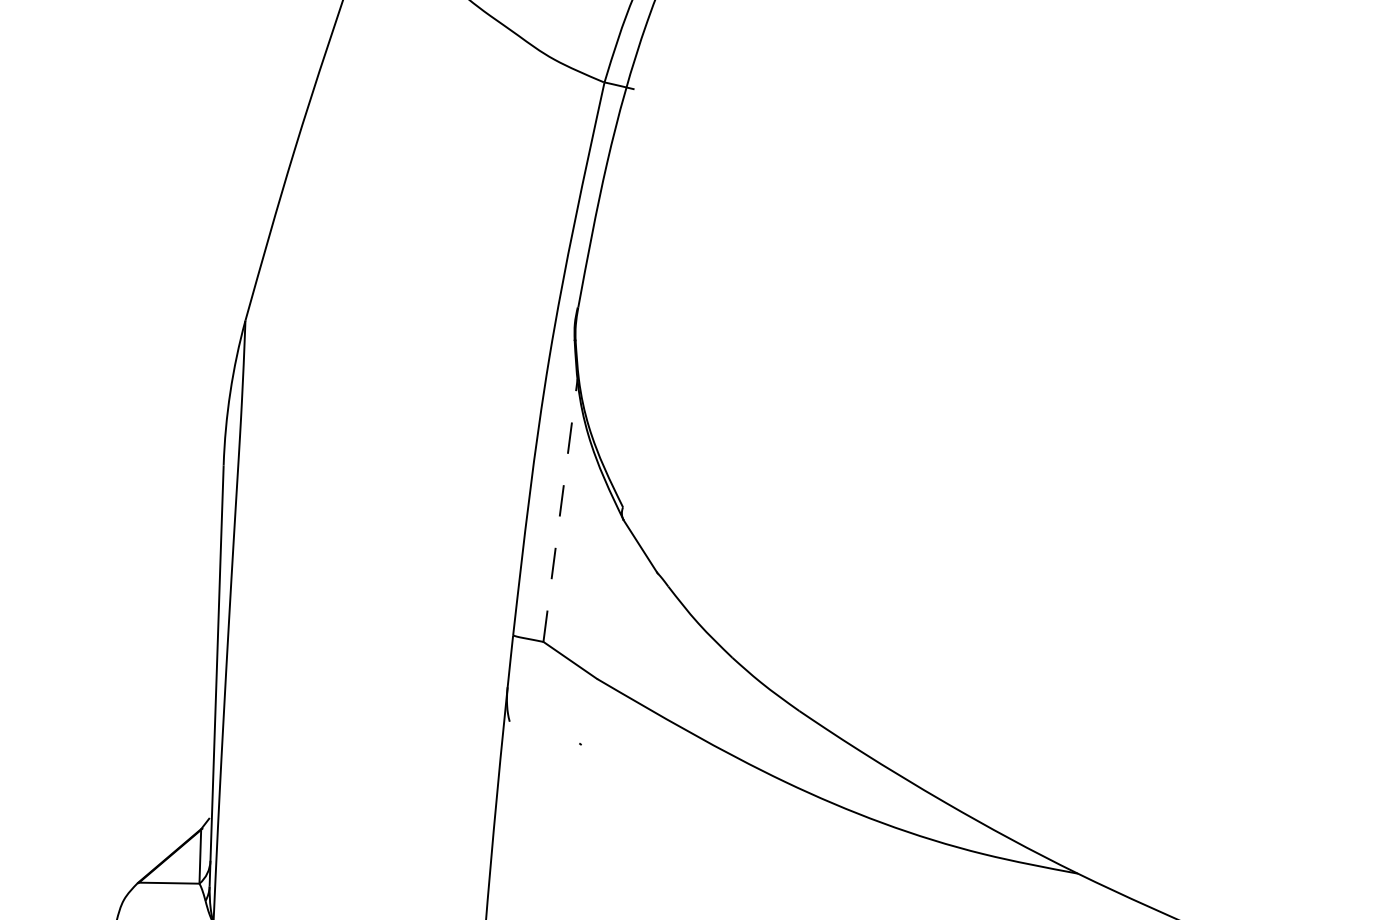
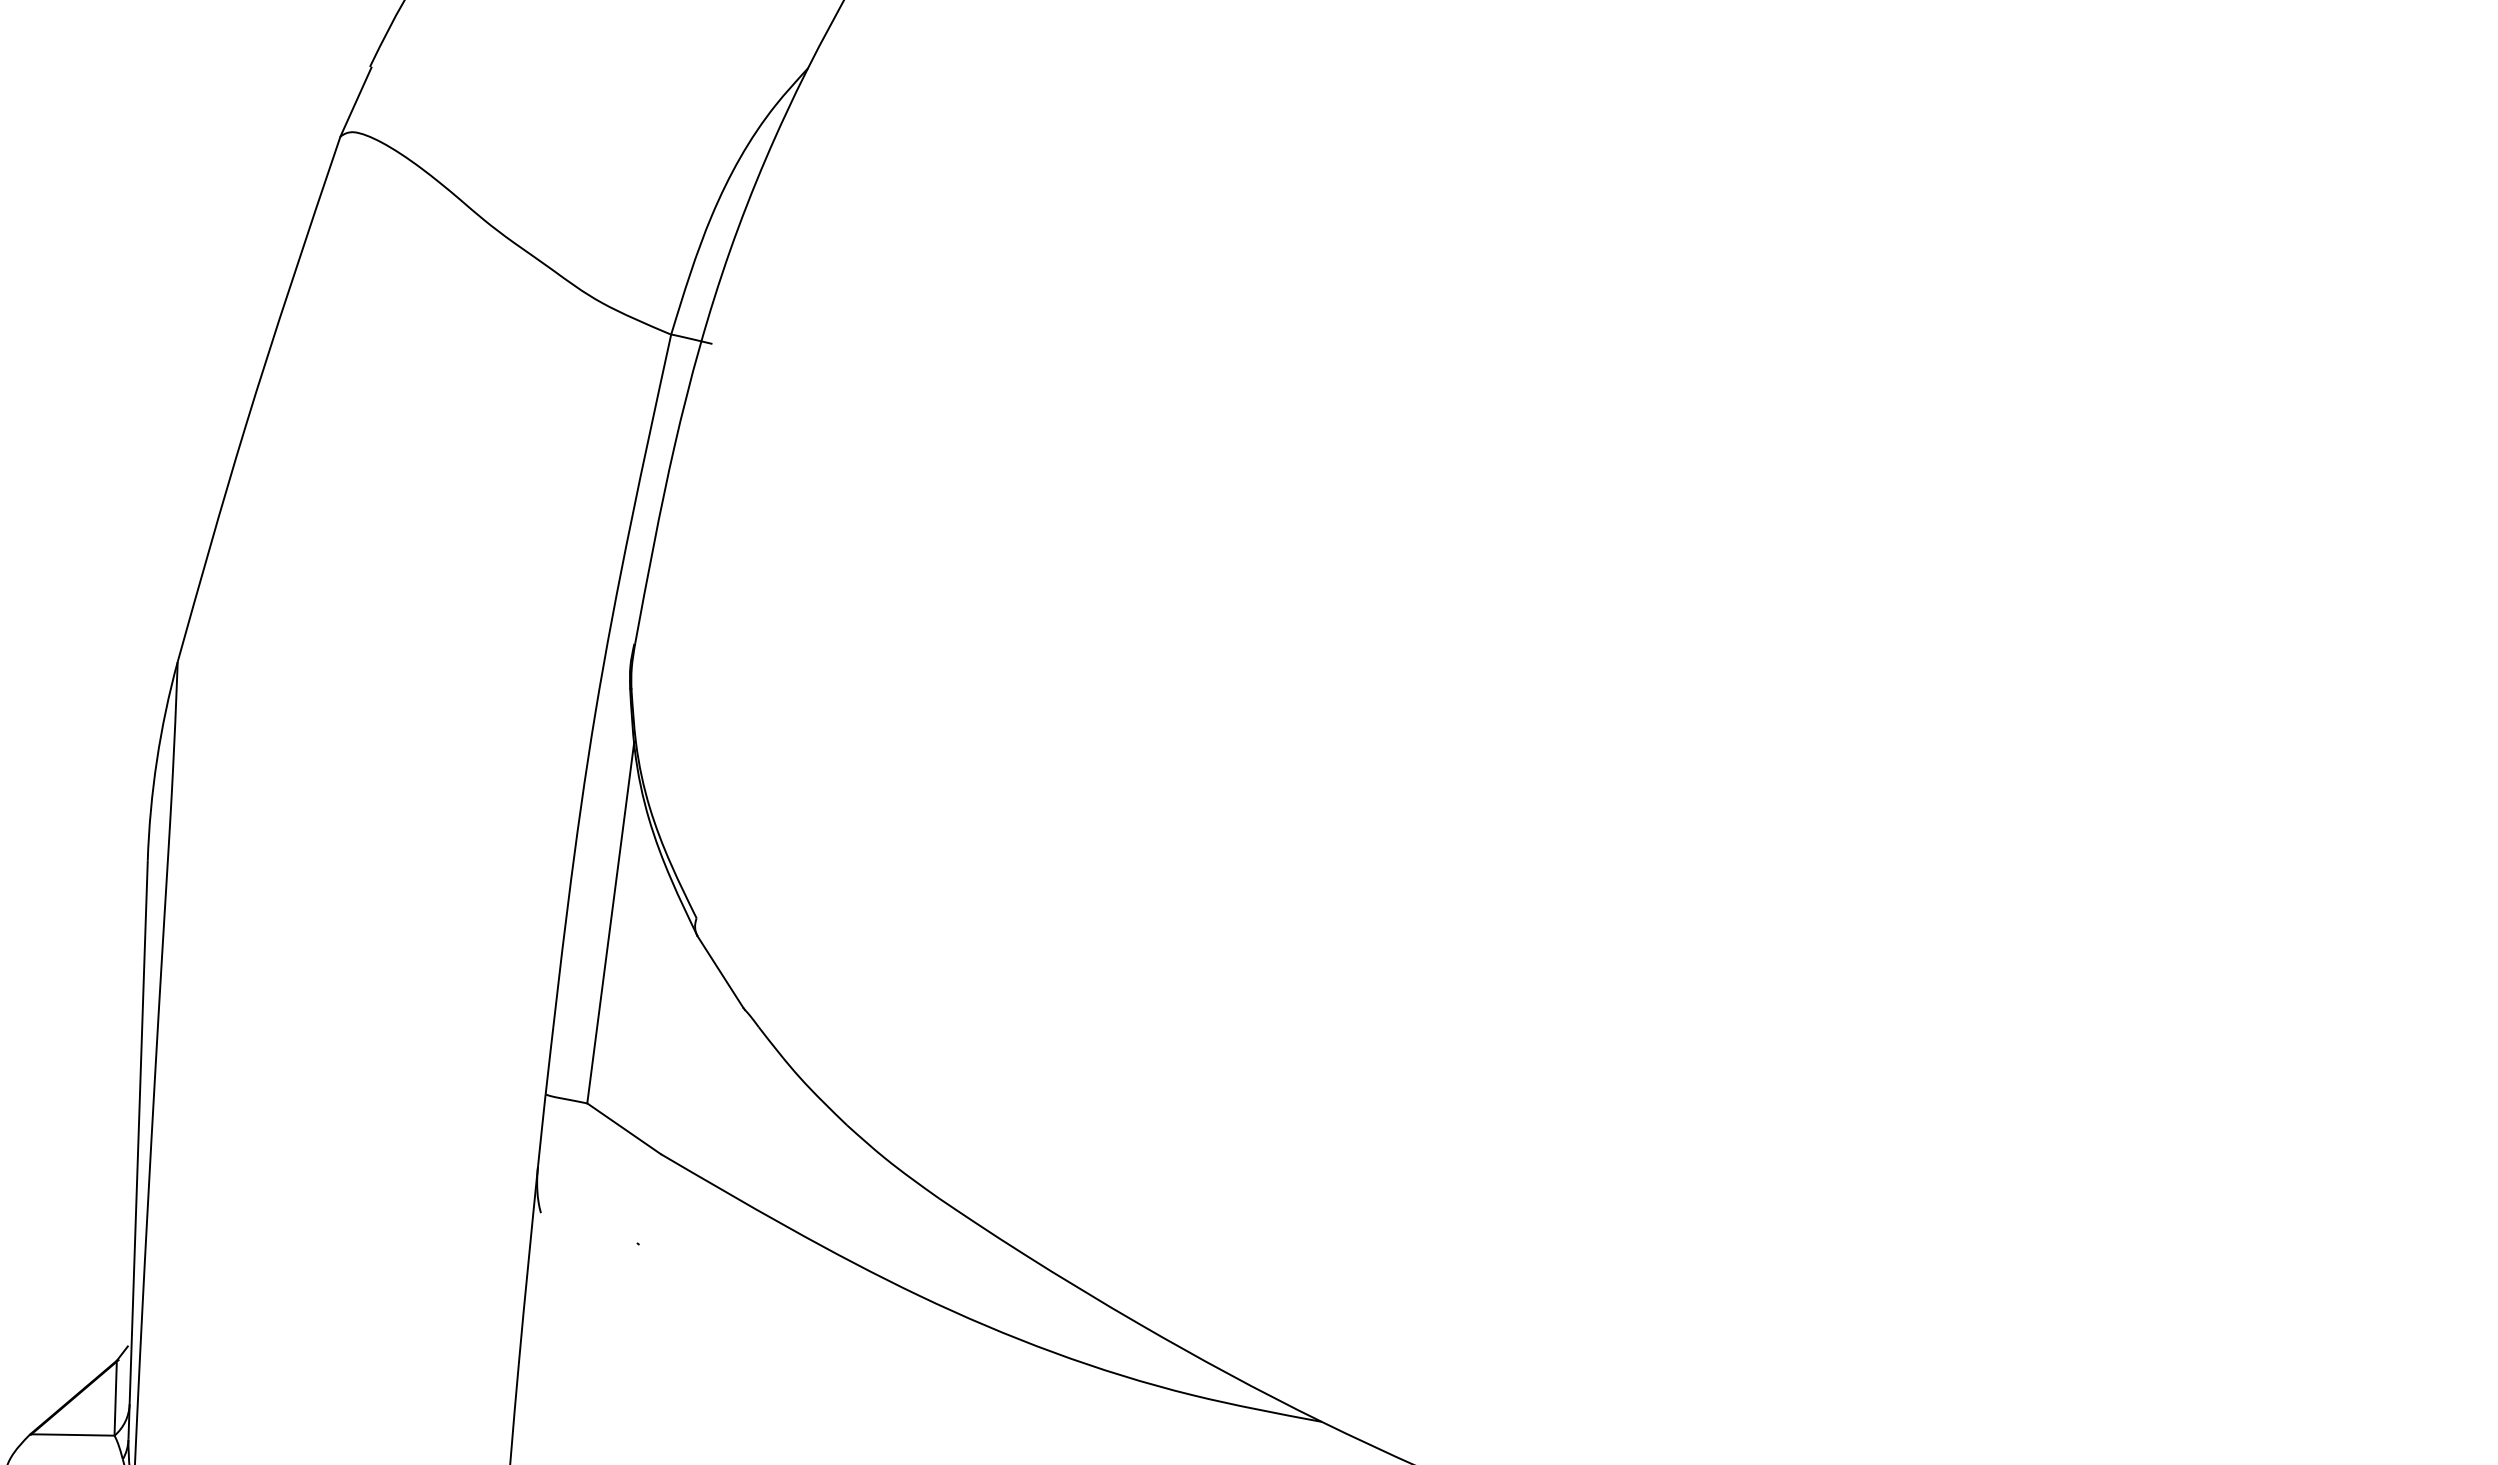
line: (560, 510) -> (610, 922), dashed -> solid

